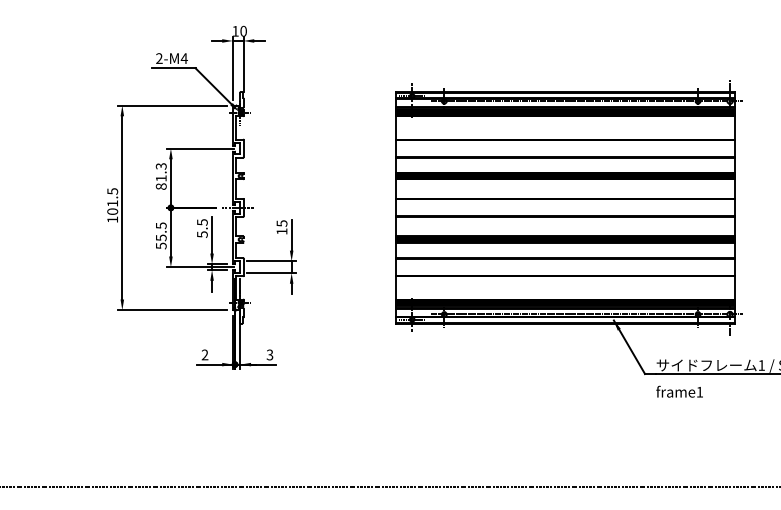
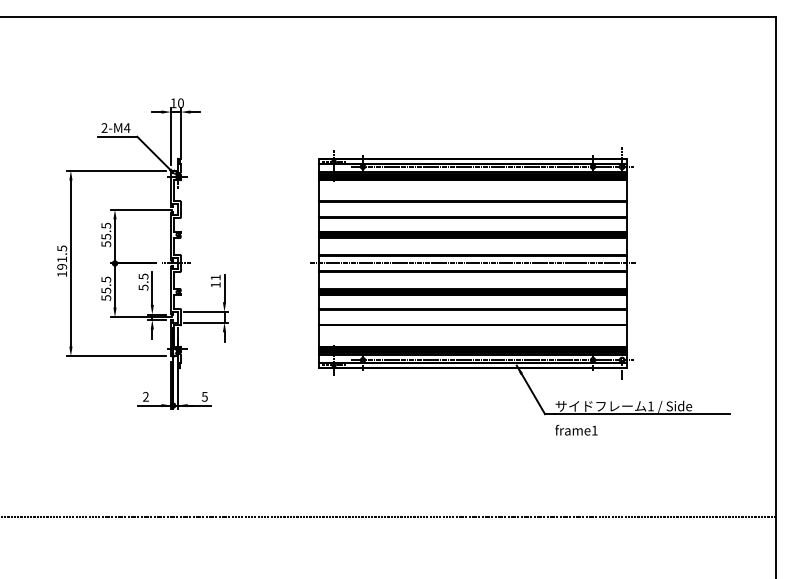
text: (161, 175) -> (106, 234), 81.3 -> 55.5
line: (565, 207) -> (472, 263), added
text: (113, 211) -> (62, 266), 101.5 -> 191.5
text: (281, 223) -> (215, 277), 15 -> 11
text: (269, 354) -> (204, 396), 3 -> 5

